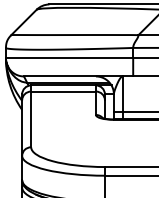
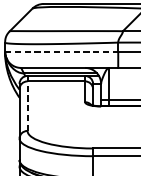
line: (69, 58) -> (61, 51), solid -> dashed
line: (31, 119) -> (27, 106), solid -> dashed

